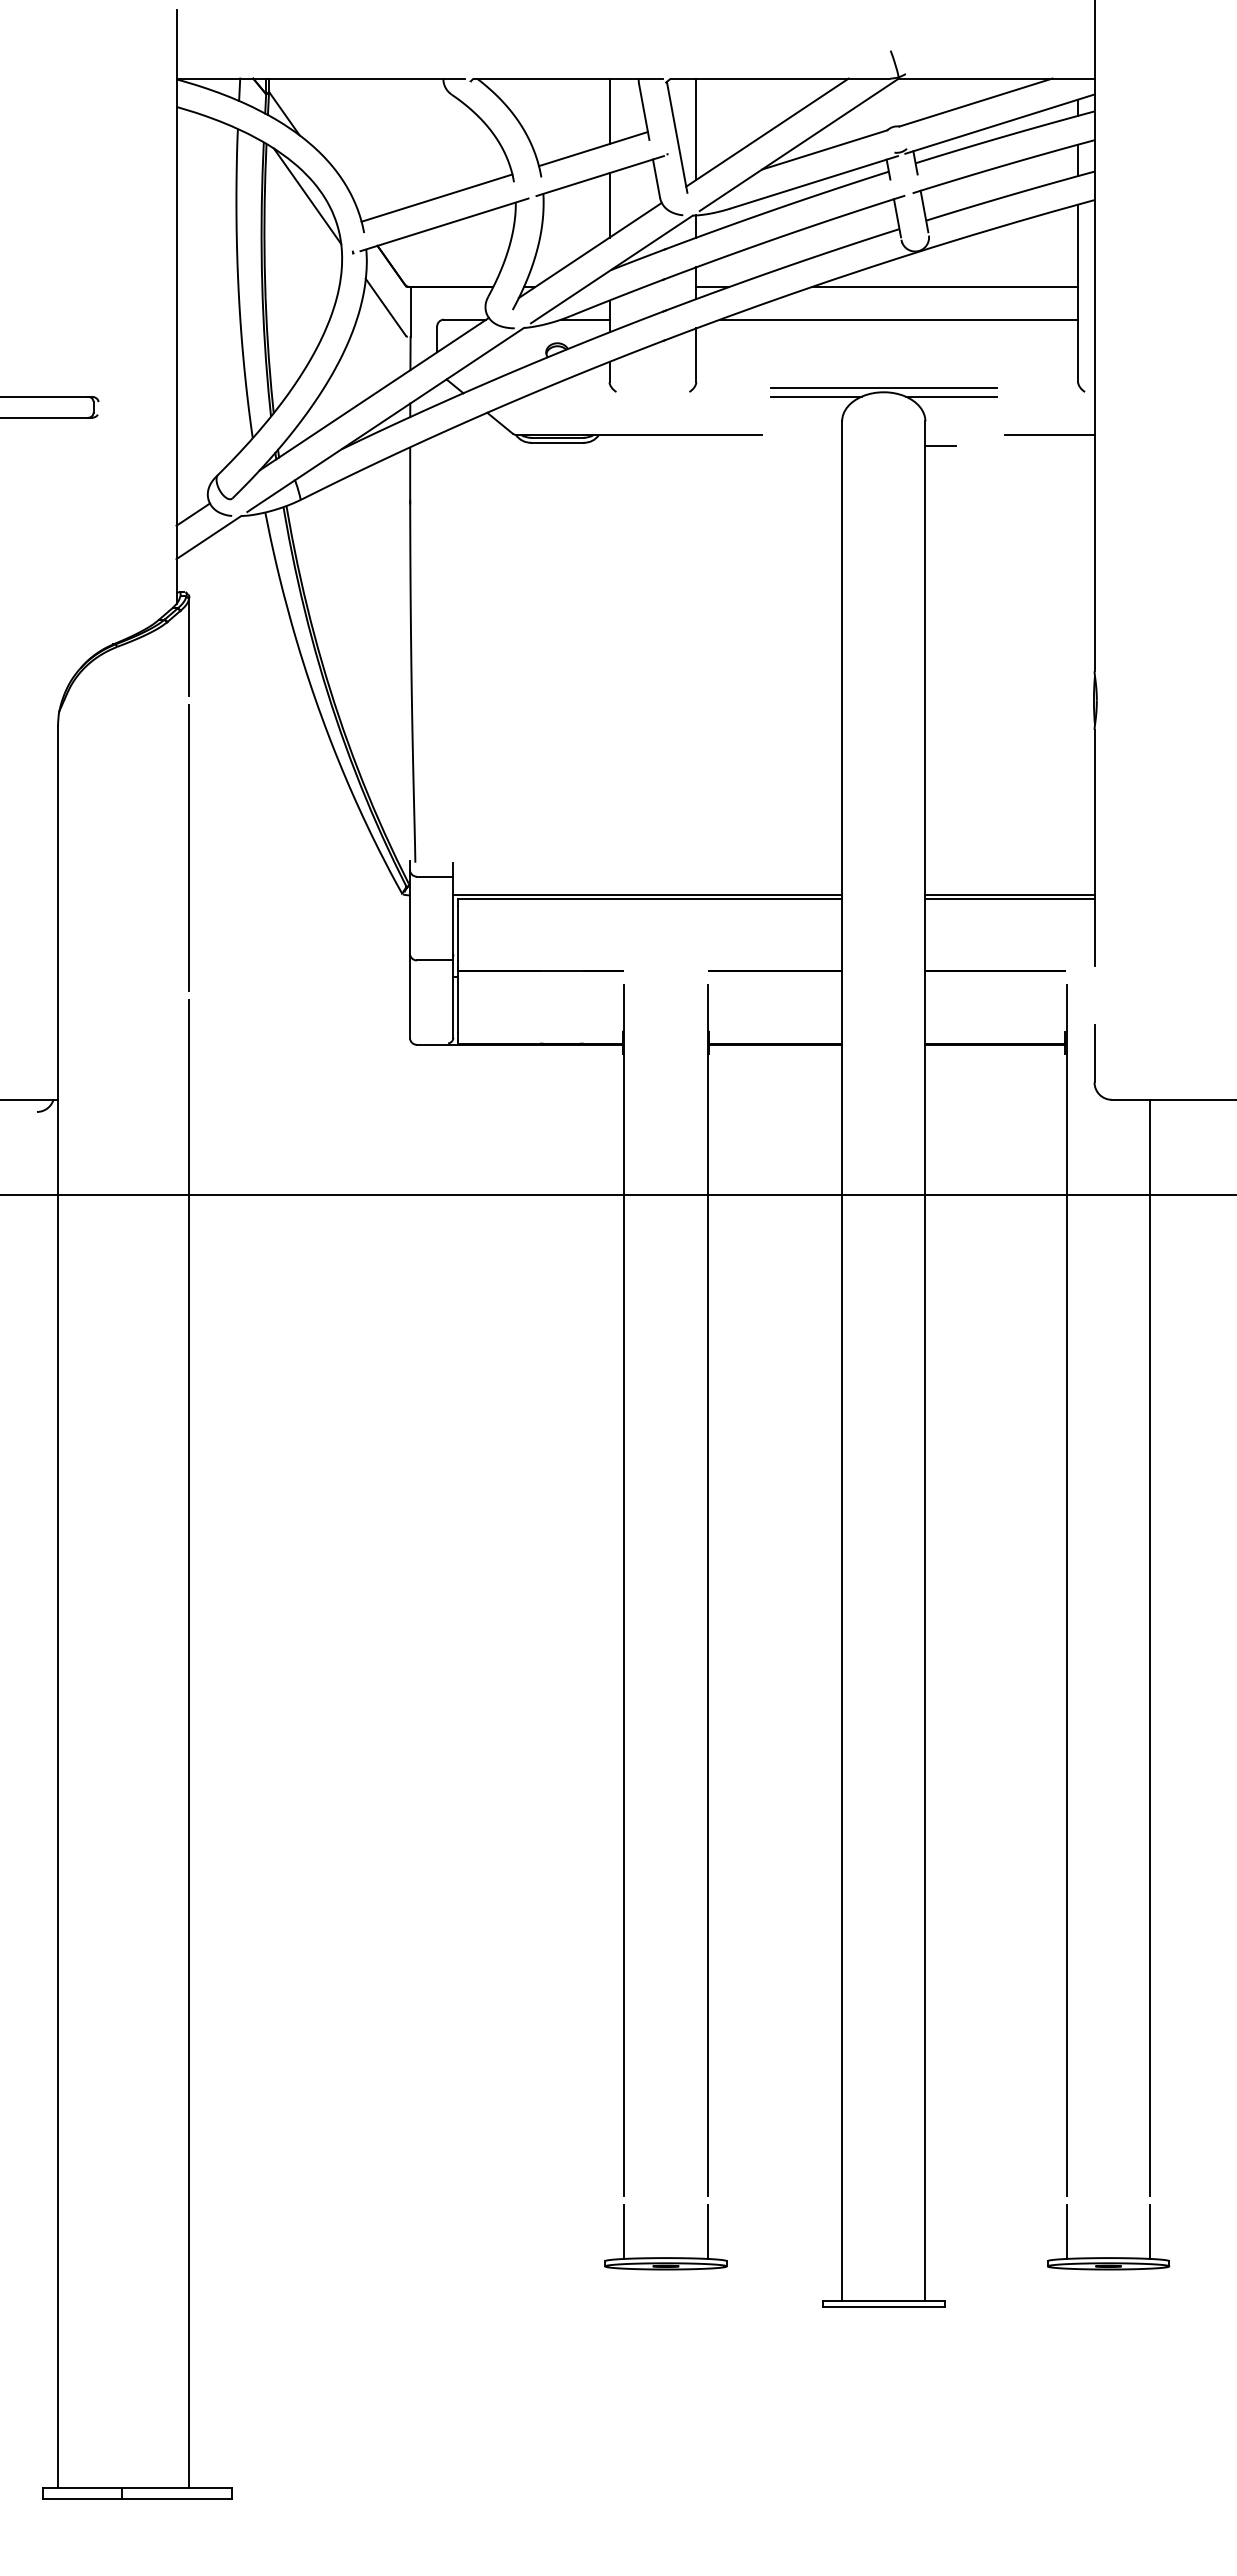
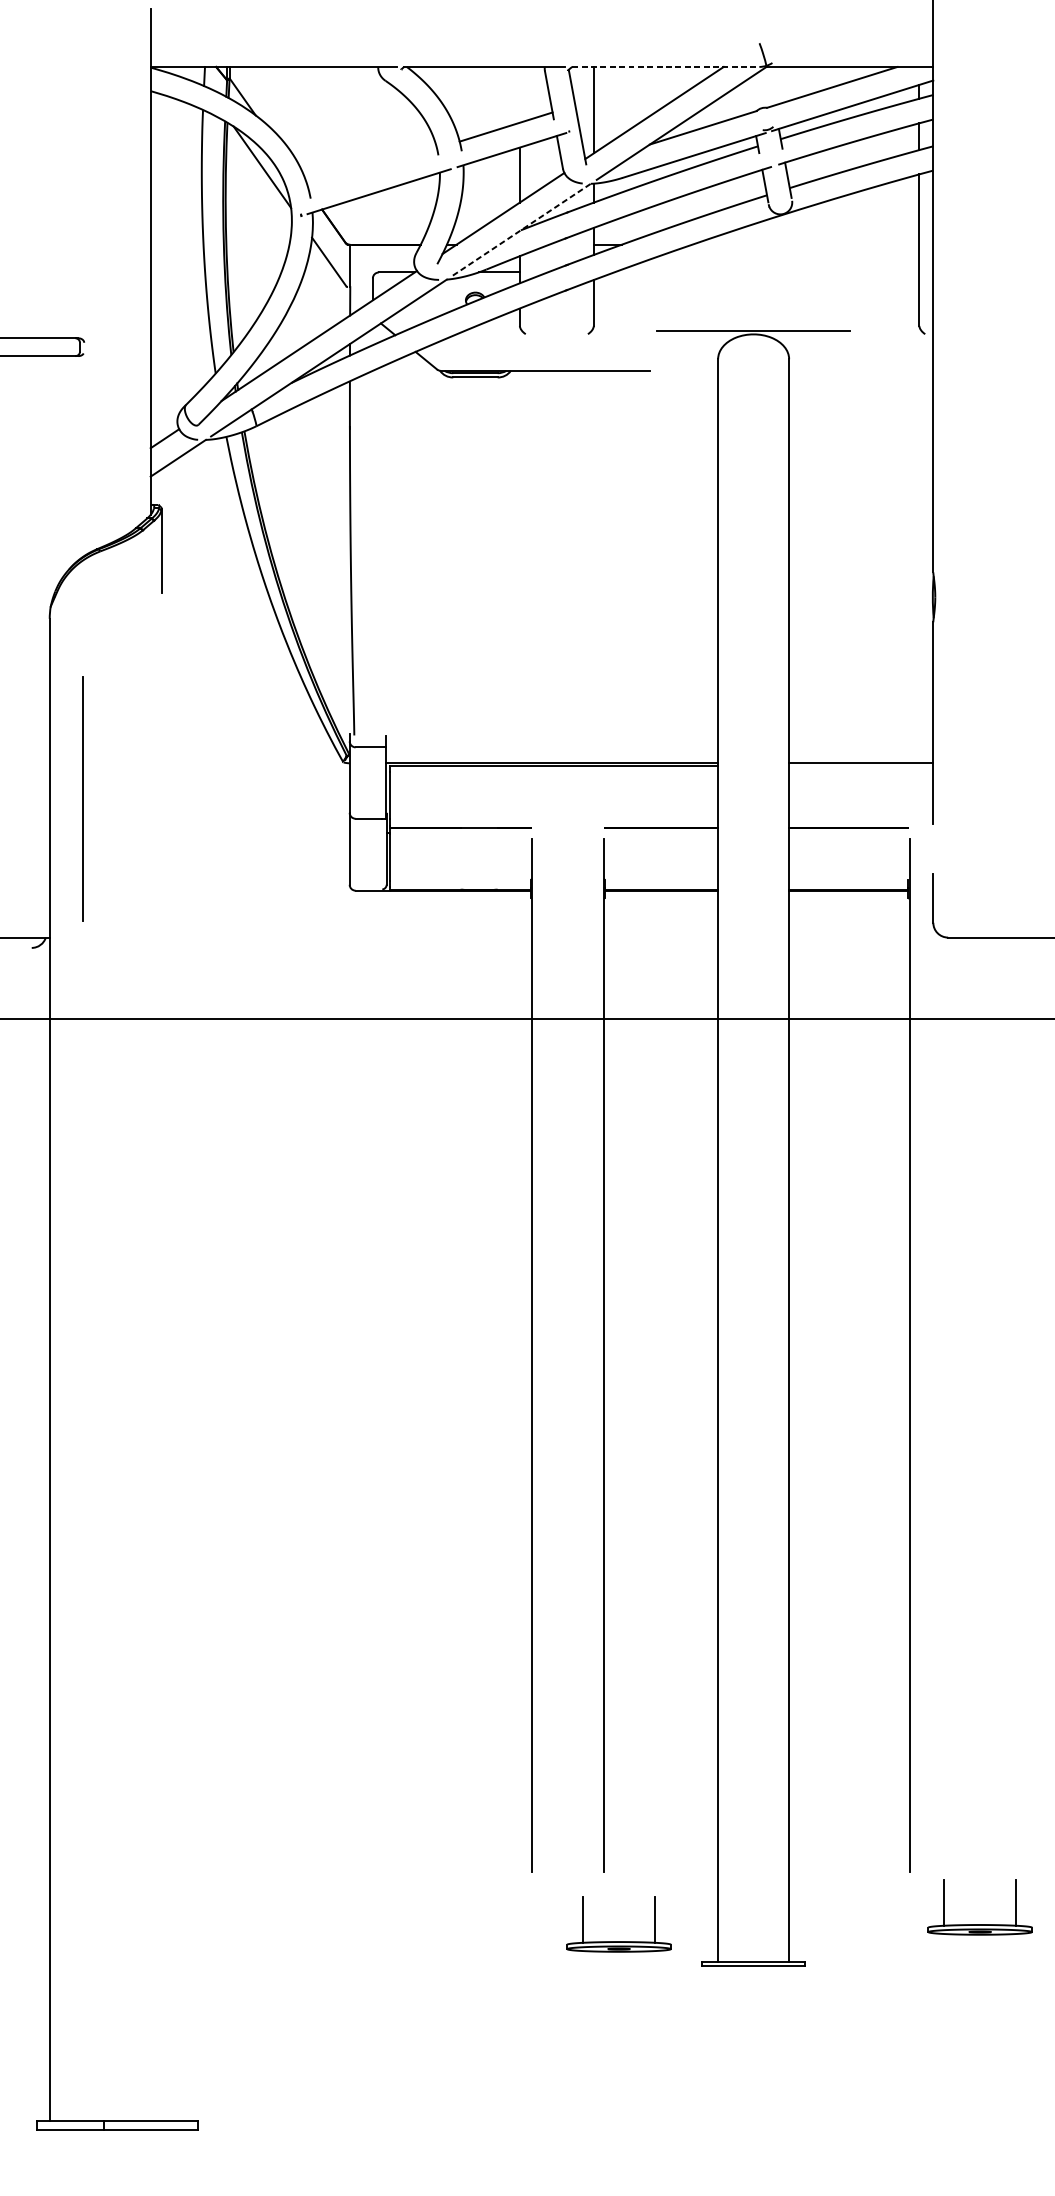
line: (780, 78) -> (665, 66), solid -> dashed
line: (609, 111) -> (519, 95), removed
line: (436, 197) -> (372, 168), removed
line: (612, 269) -> (522, 229), solid -> dashed
line: (944, 287) -> (805, 245), removed
line: (899, 319) -> (767, 272), removed
line: (816, 396) -> (696, 337), removed
line: (950, 396) -> (810, 337), removed
line: (1049, 435) -> (894, 371), removed
line: (940, 446) -> (802, 380), removed
line: (188, 847) -> (82, 798), moved
line: (1009, 899) -> (860, 766), removed
line: (1150, 1647) -> (981, 1404), removed
line: (189, 1744) -> (161, 1487), removed
part: (665, 2257) -> (618, 1941), moved
part: (1108, 2257) -> (980, 1924), moved

